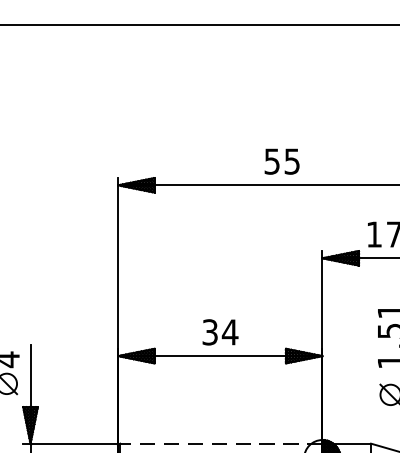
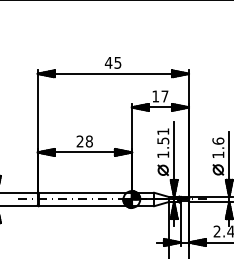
text: (271, 160) -> (108, 62), 55 -> 45
text: (219, 332) -> (84, 141), 34 -> 28
line: (221, 443) -> (85, 192), dashed -> solid

